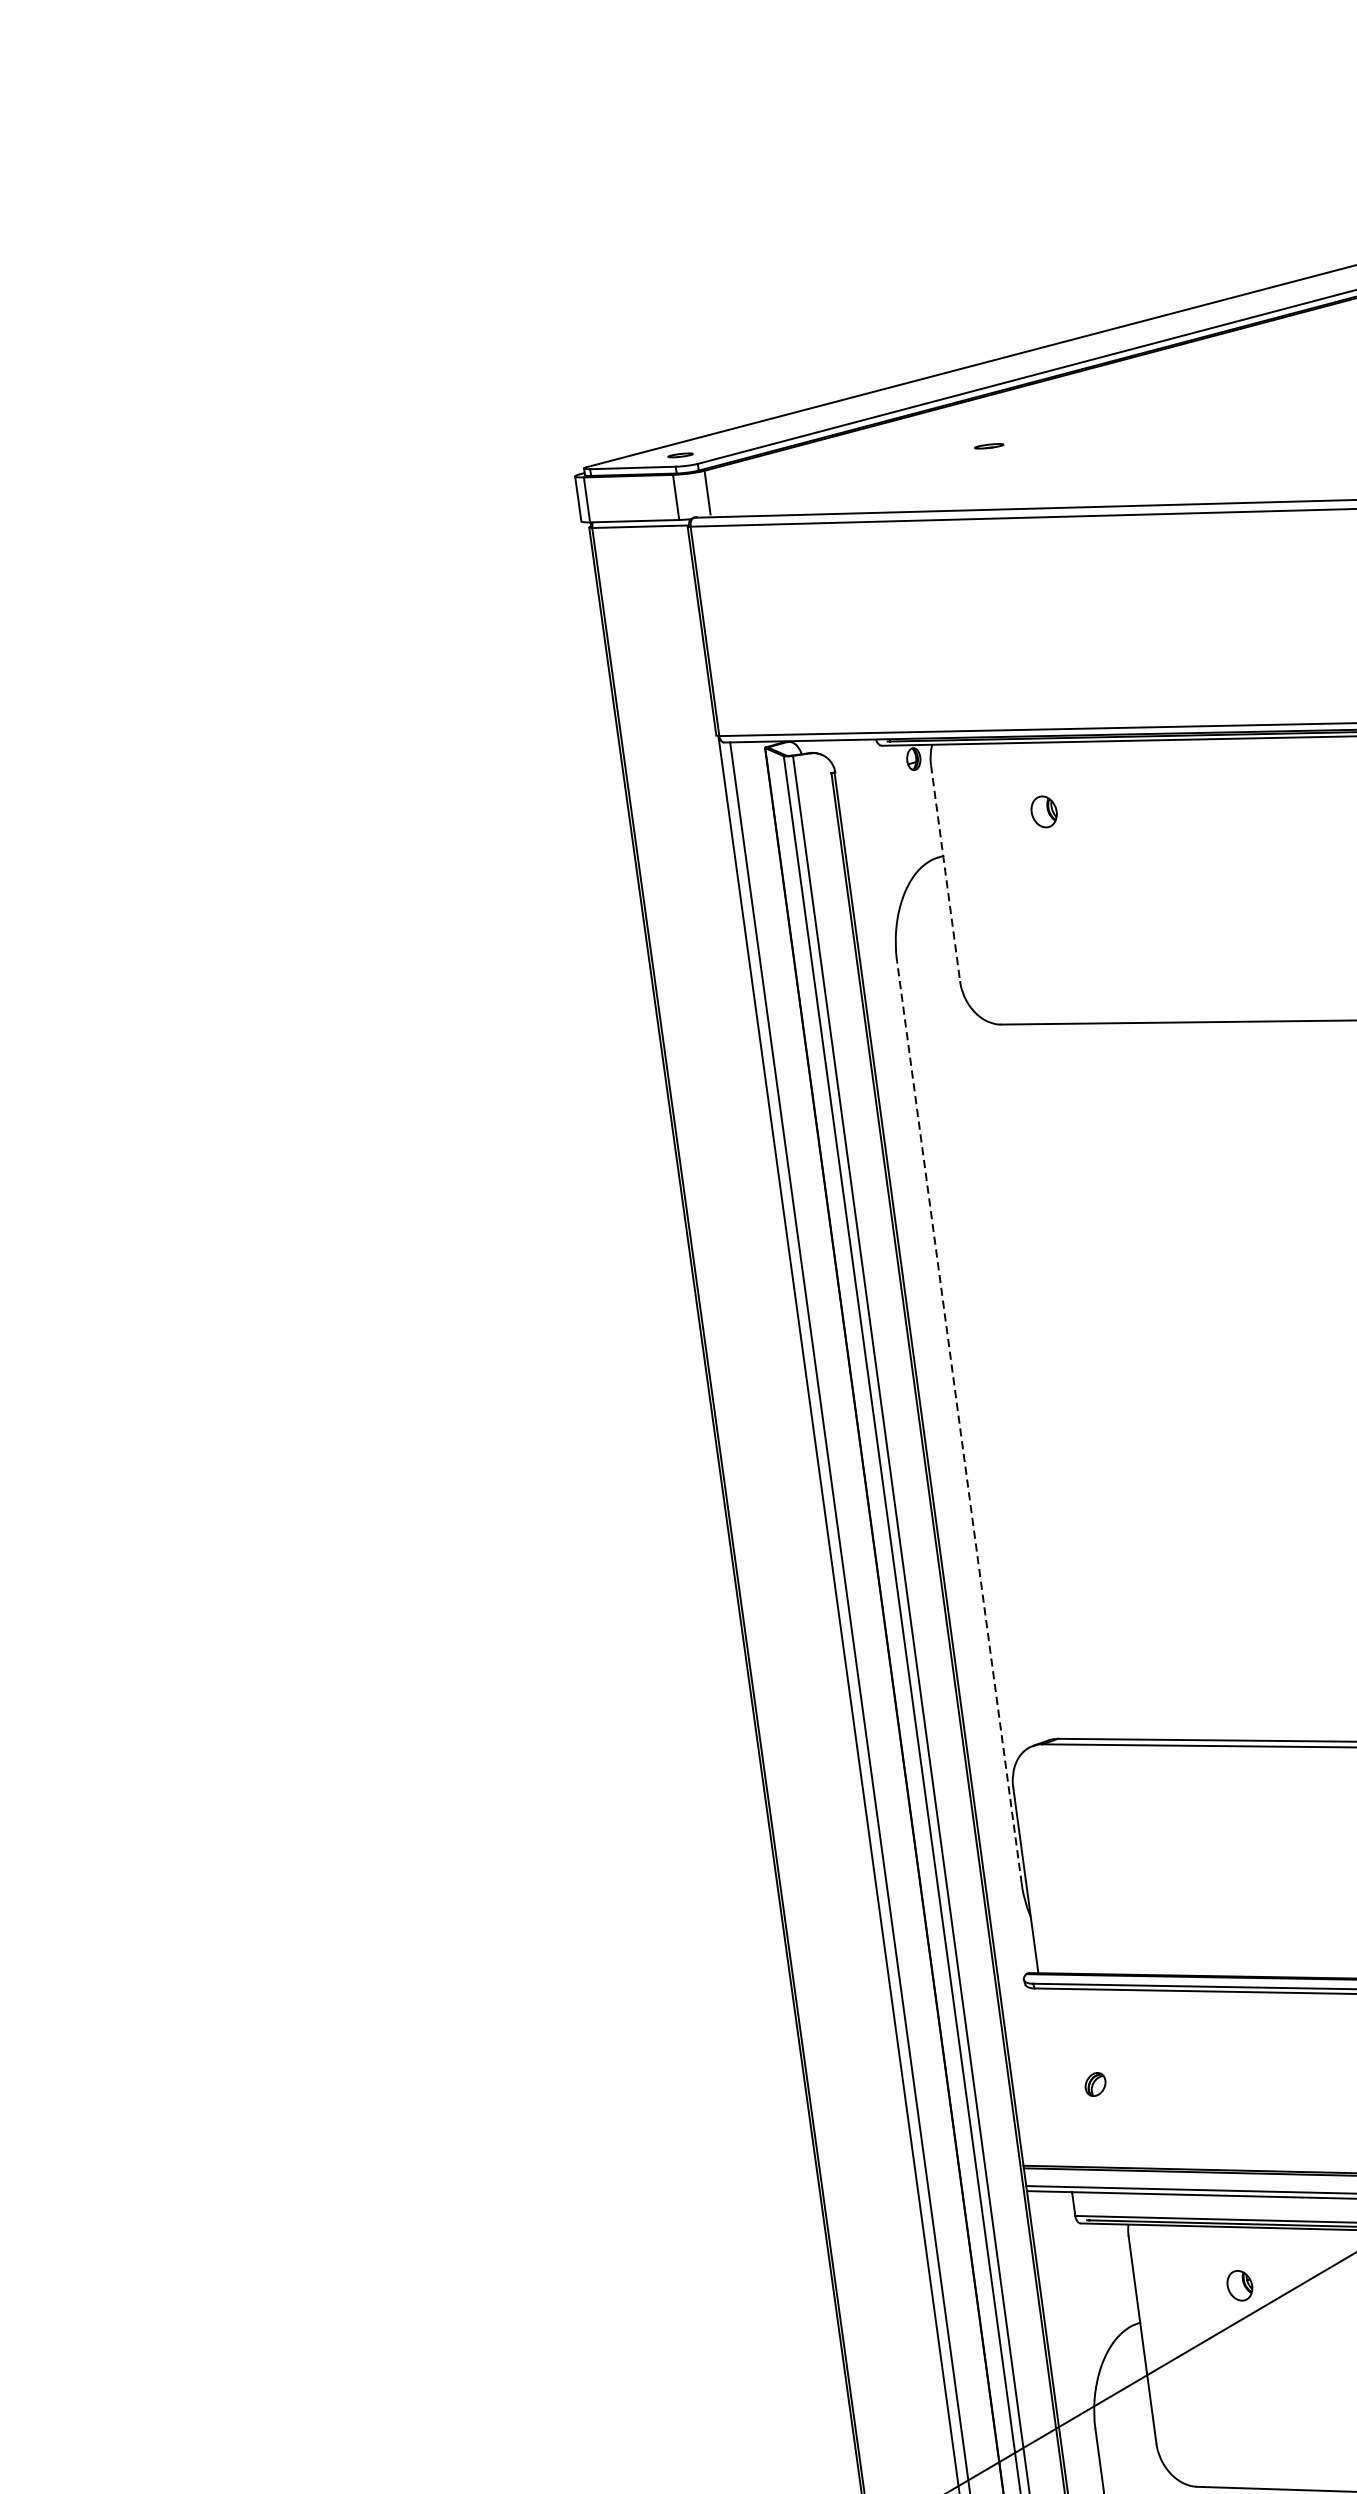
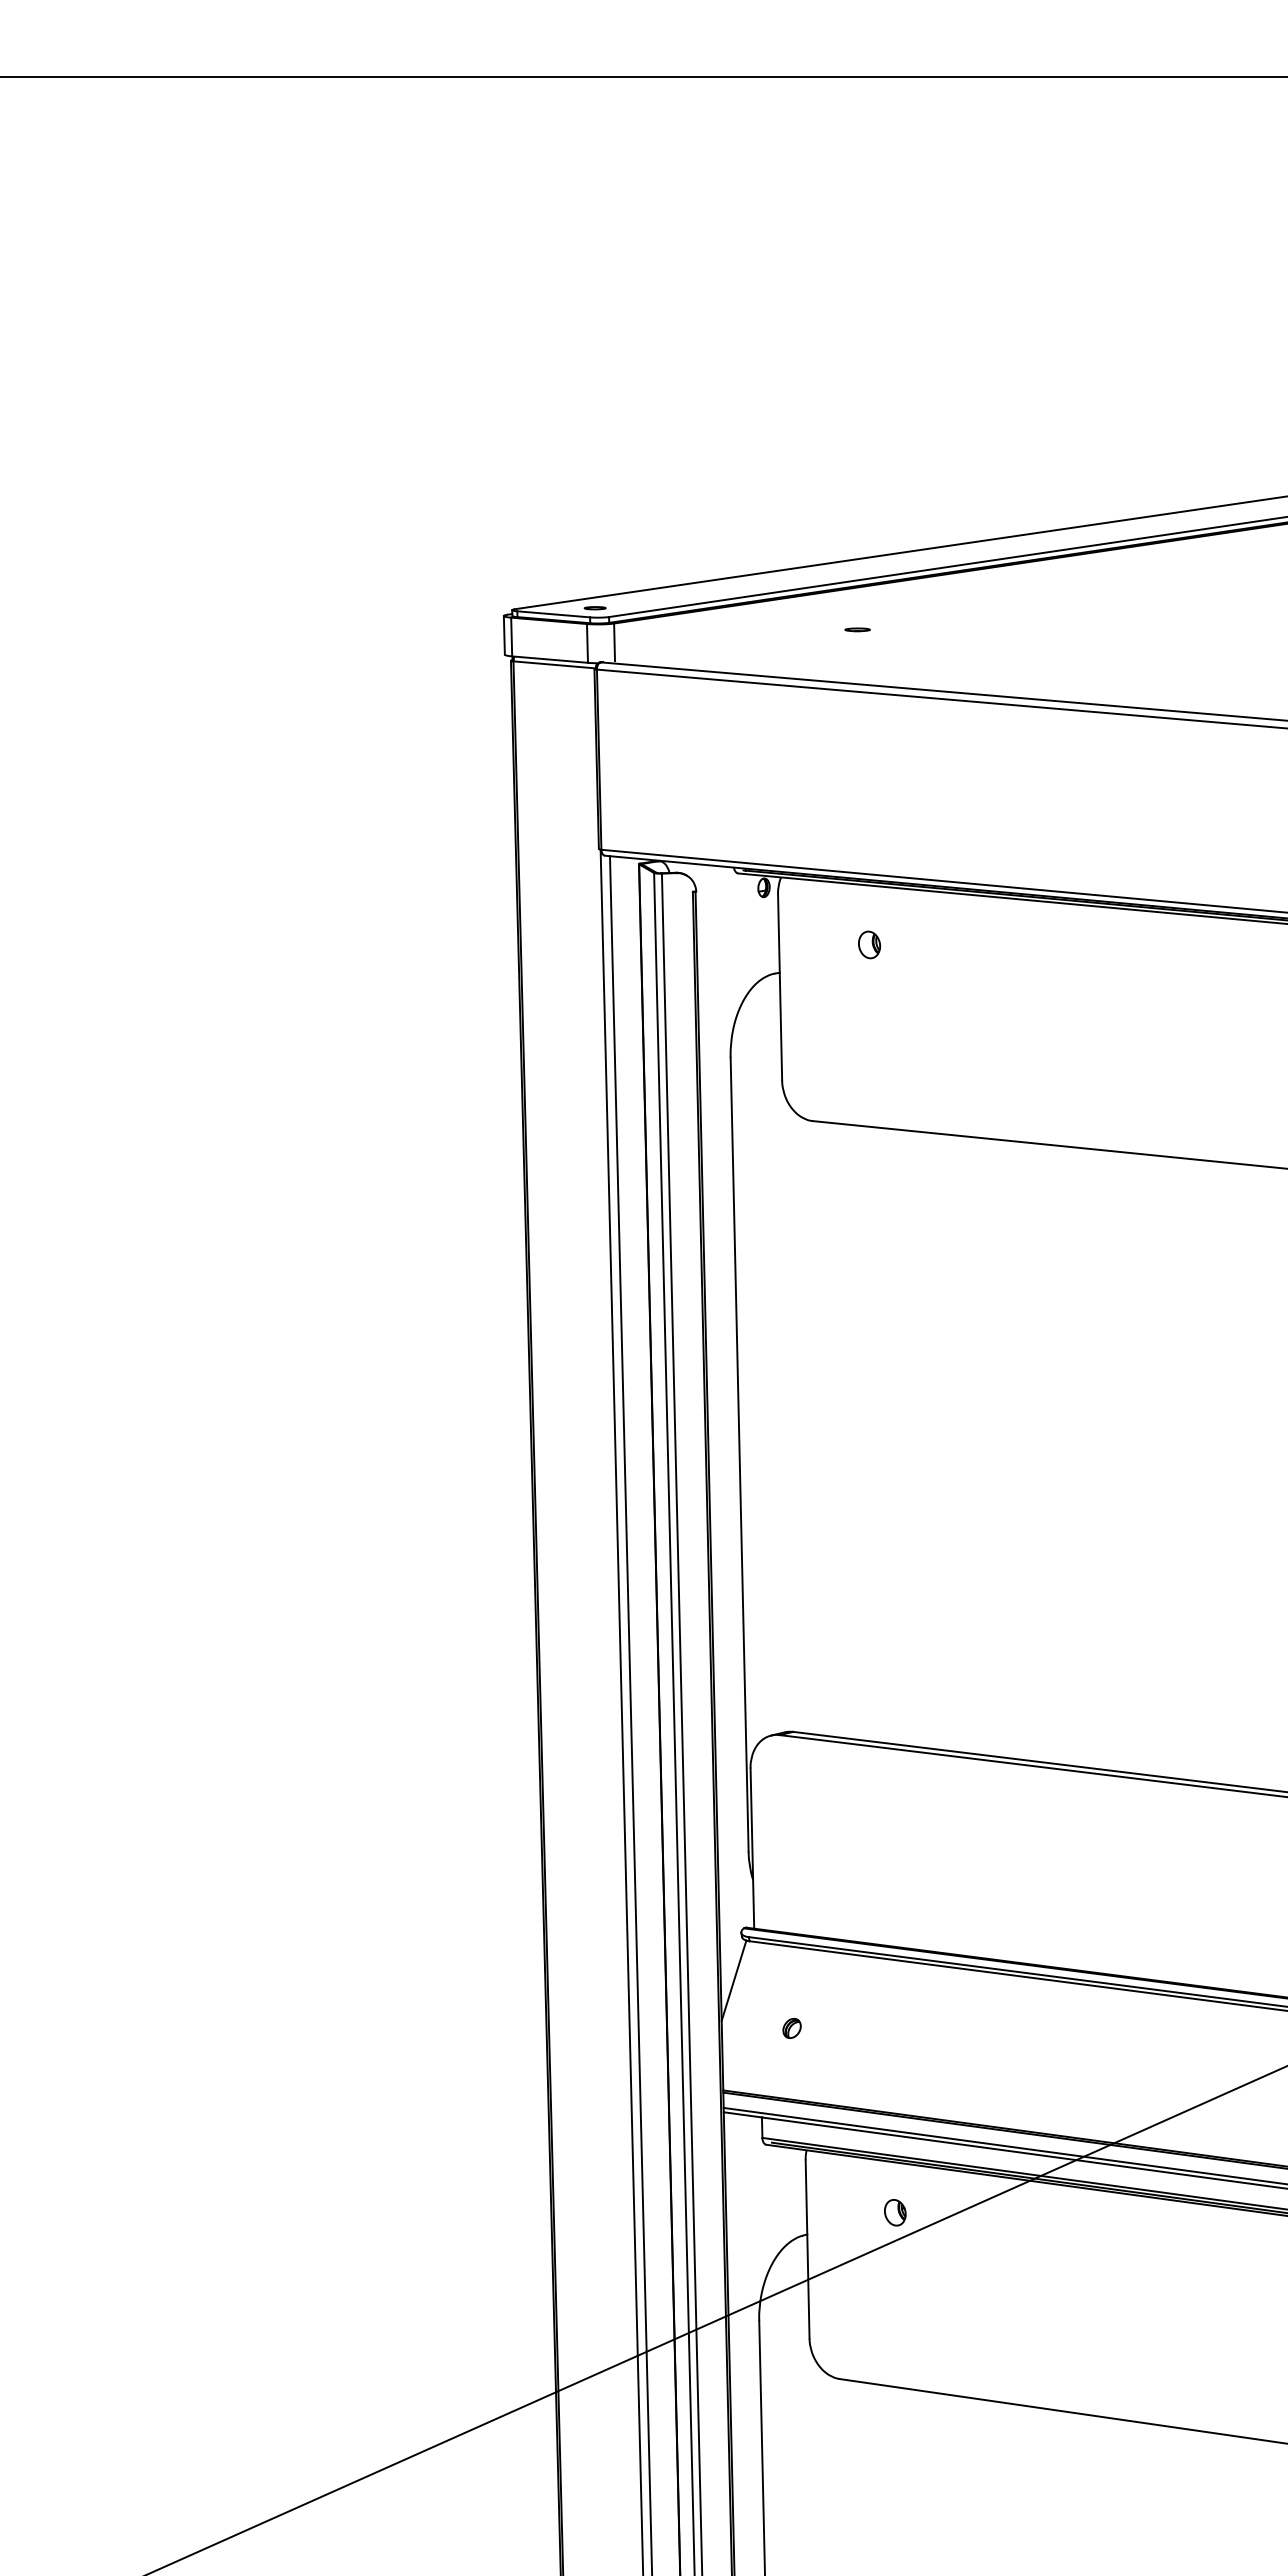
line: (946, 873) -> (780, 987), dashed -> solid
line: (959, 1422) -> (739, 1454), dashed -> solid
line: (1021, 2036) -> (733, 1980), added

